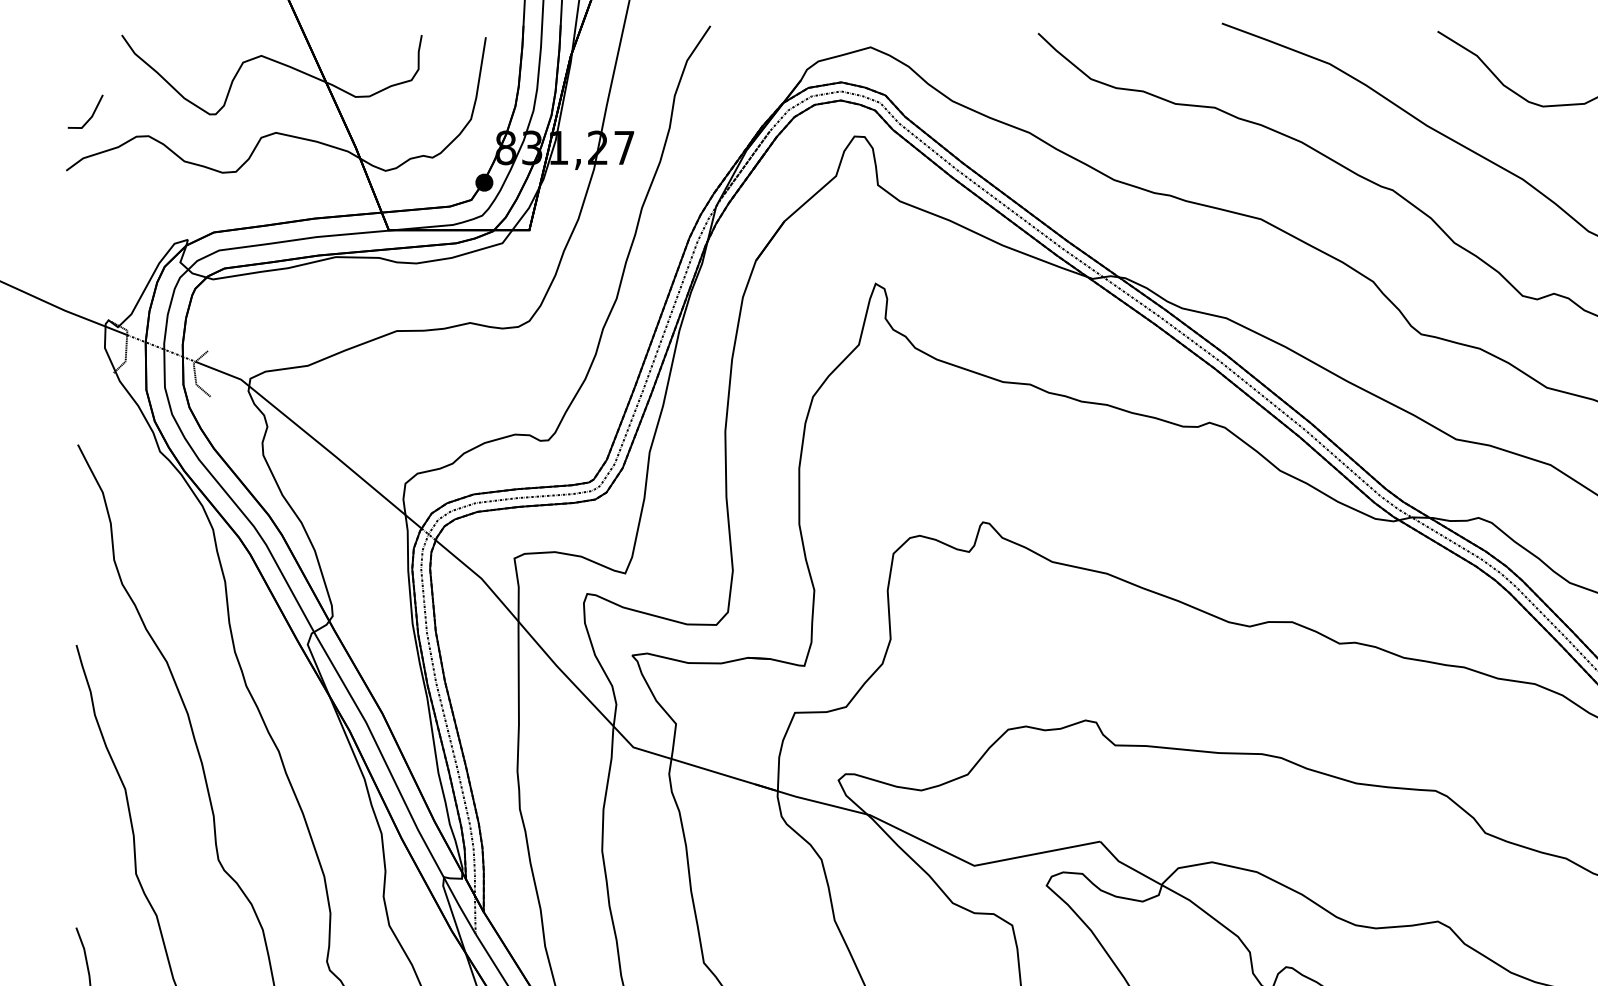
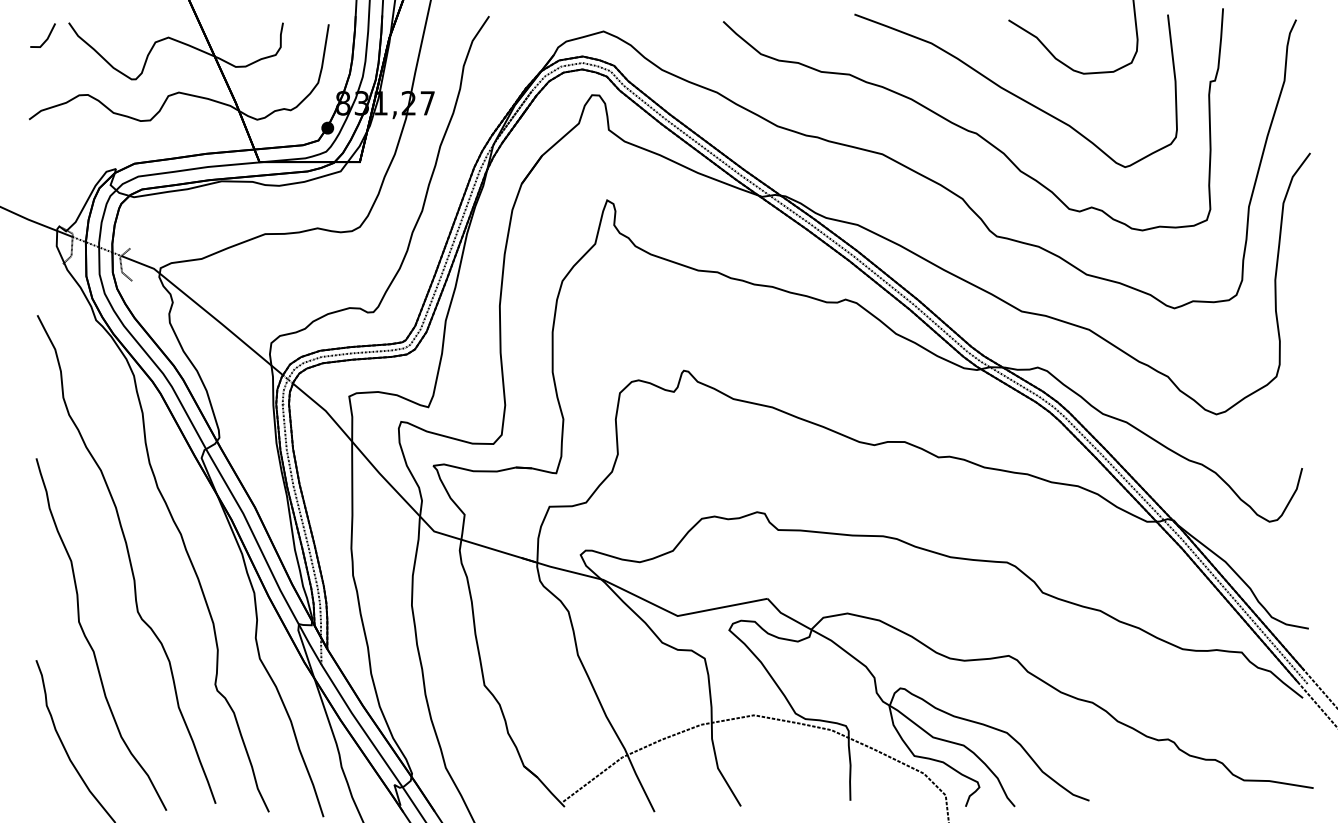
line: (90, 115) -> (46, 38), moved

